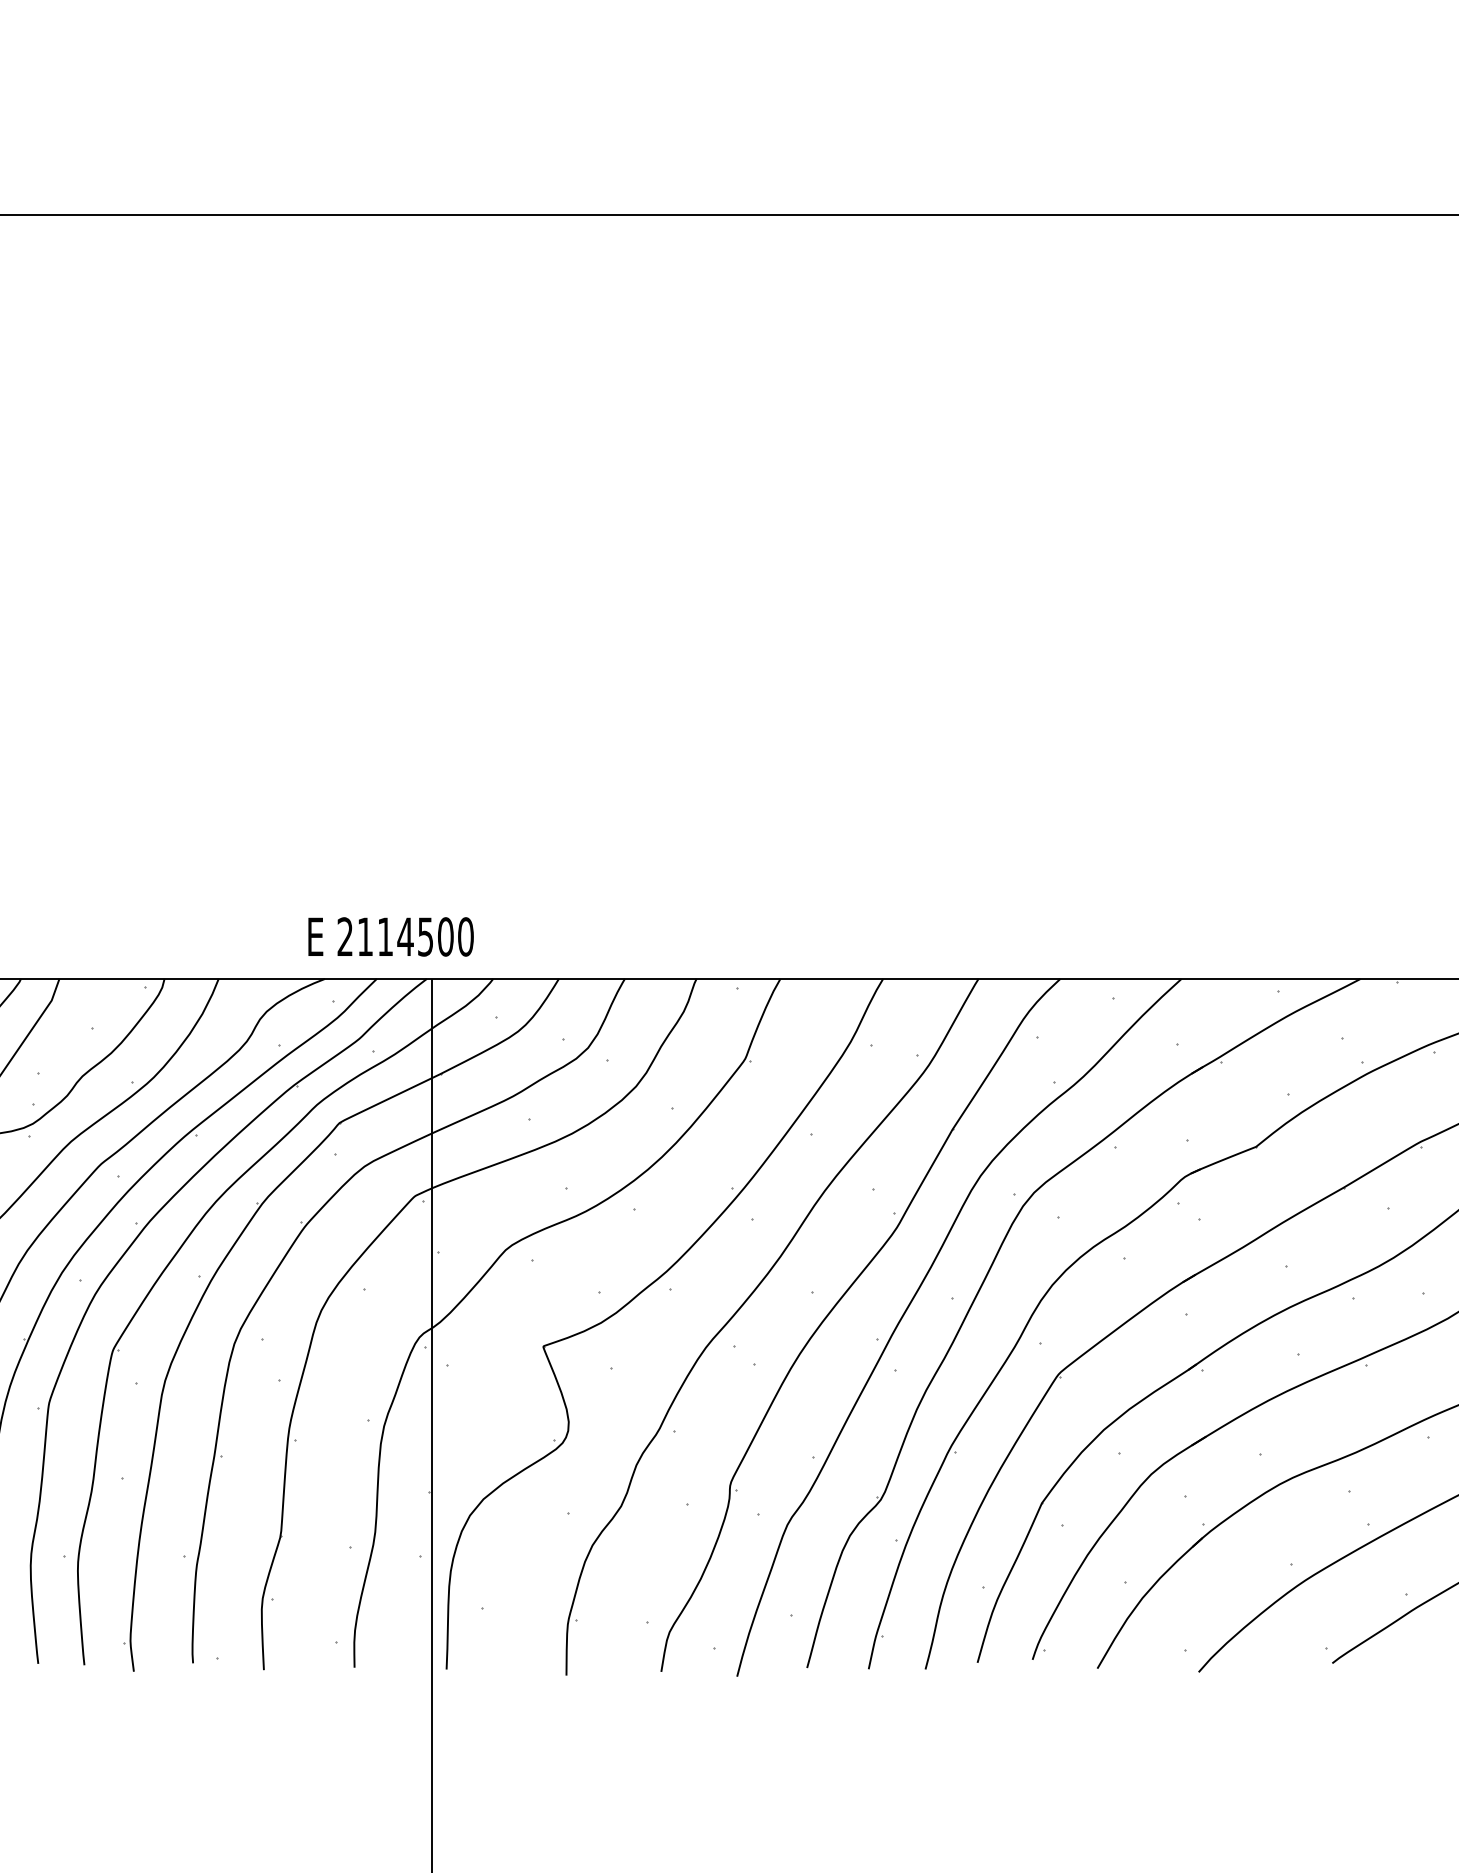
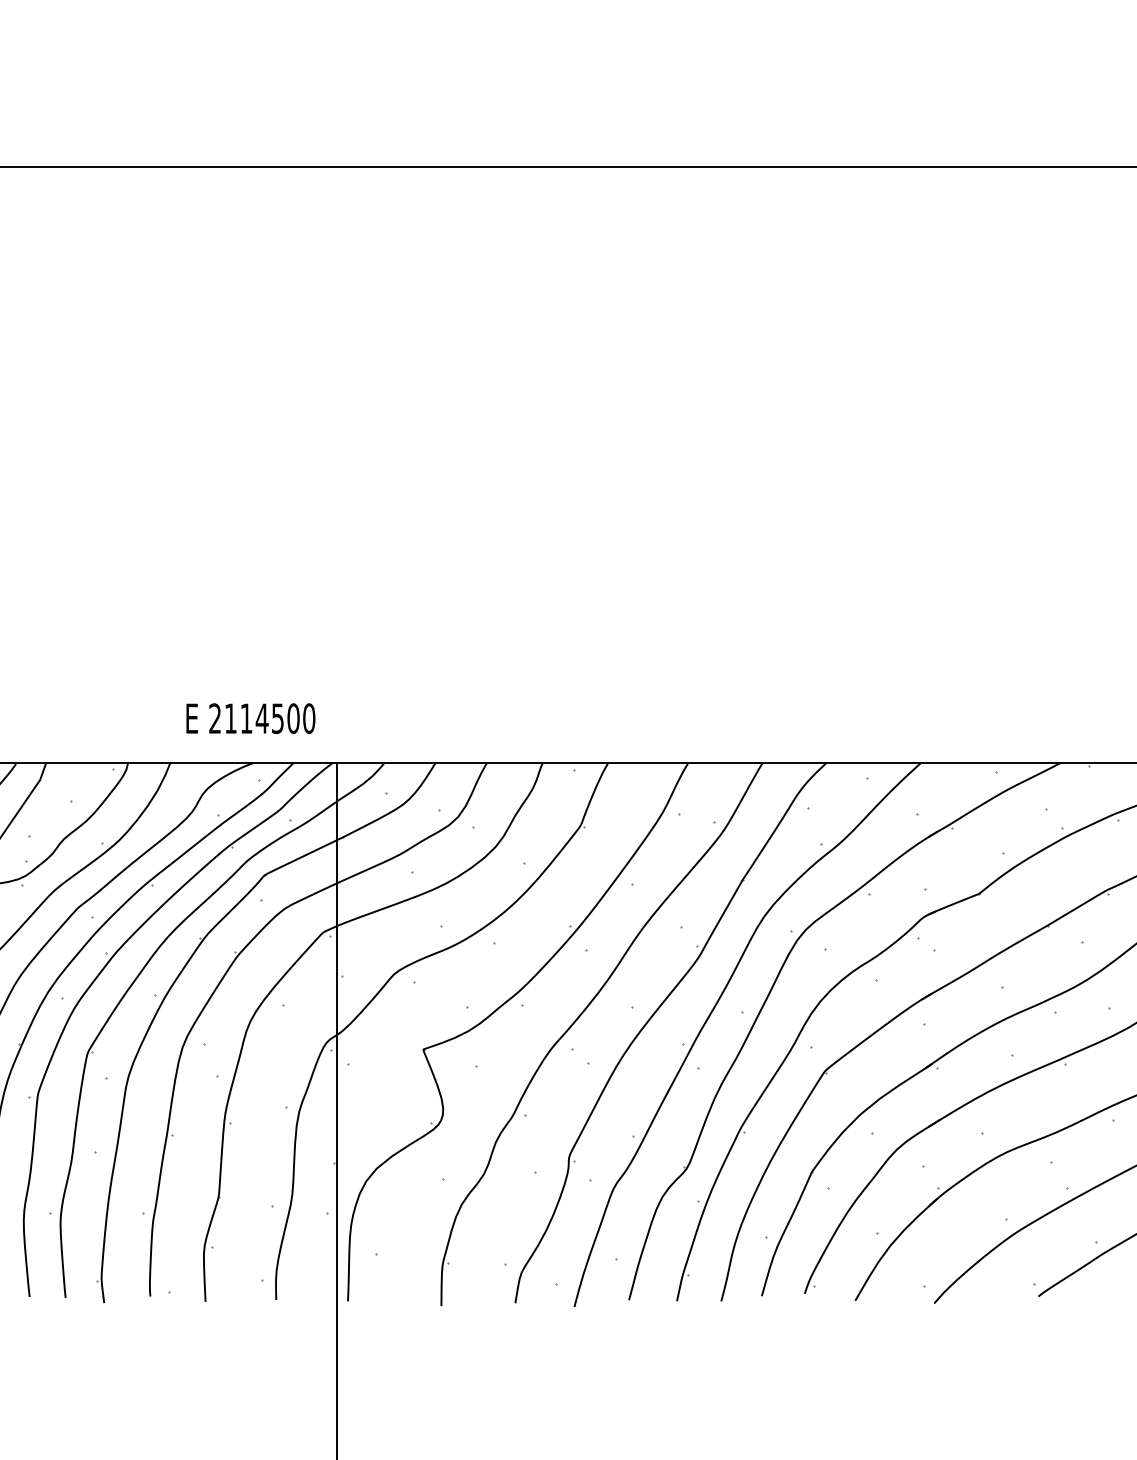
text: (390, 936) -> (250, 718), moved

